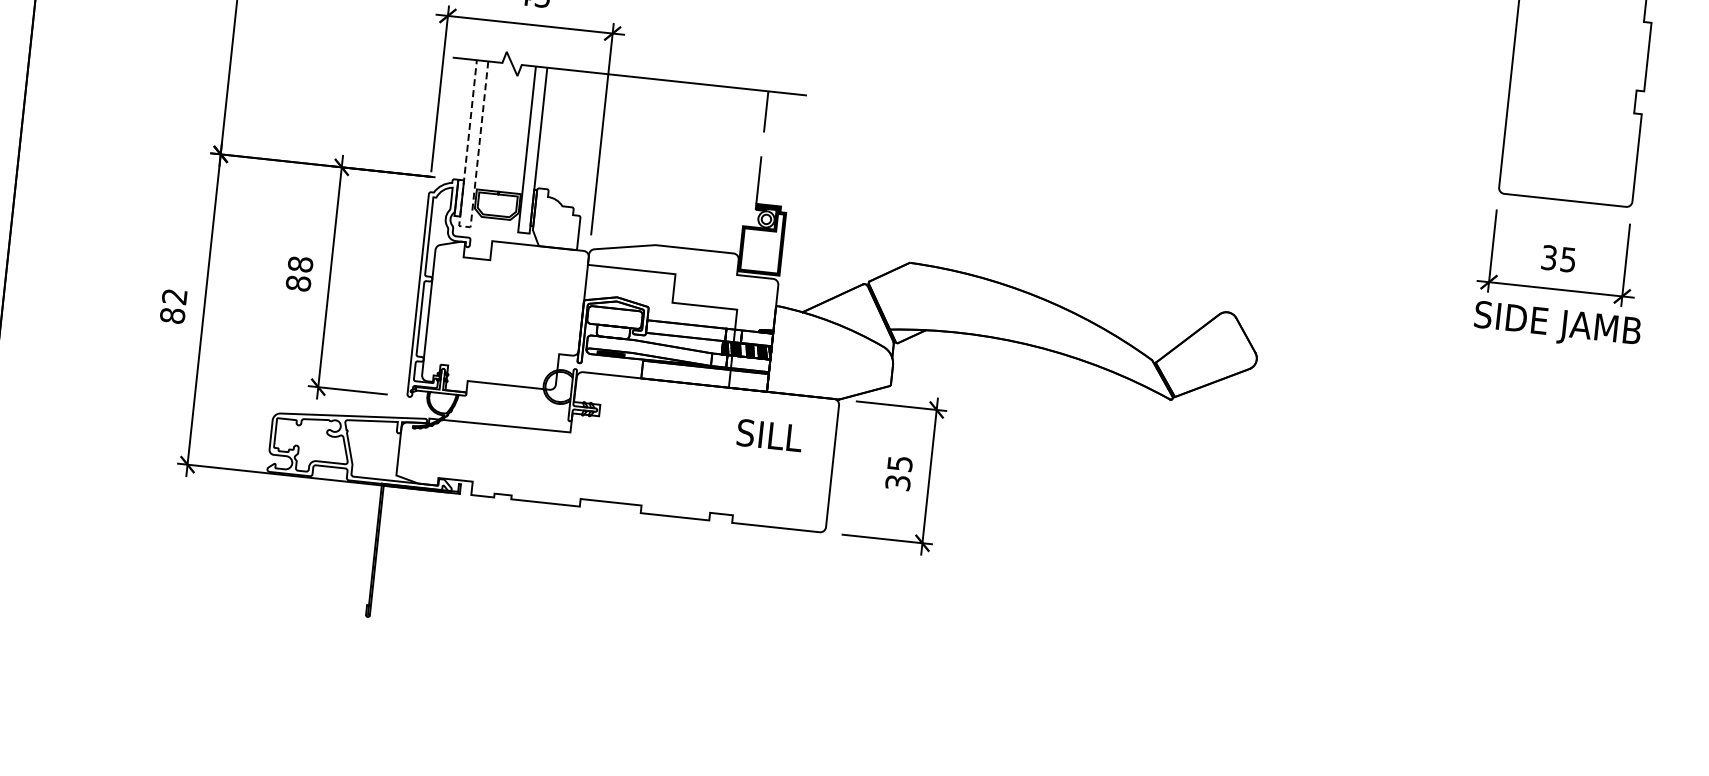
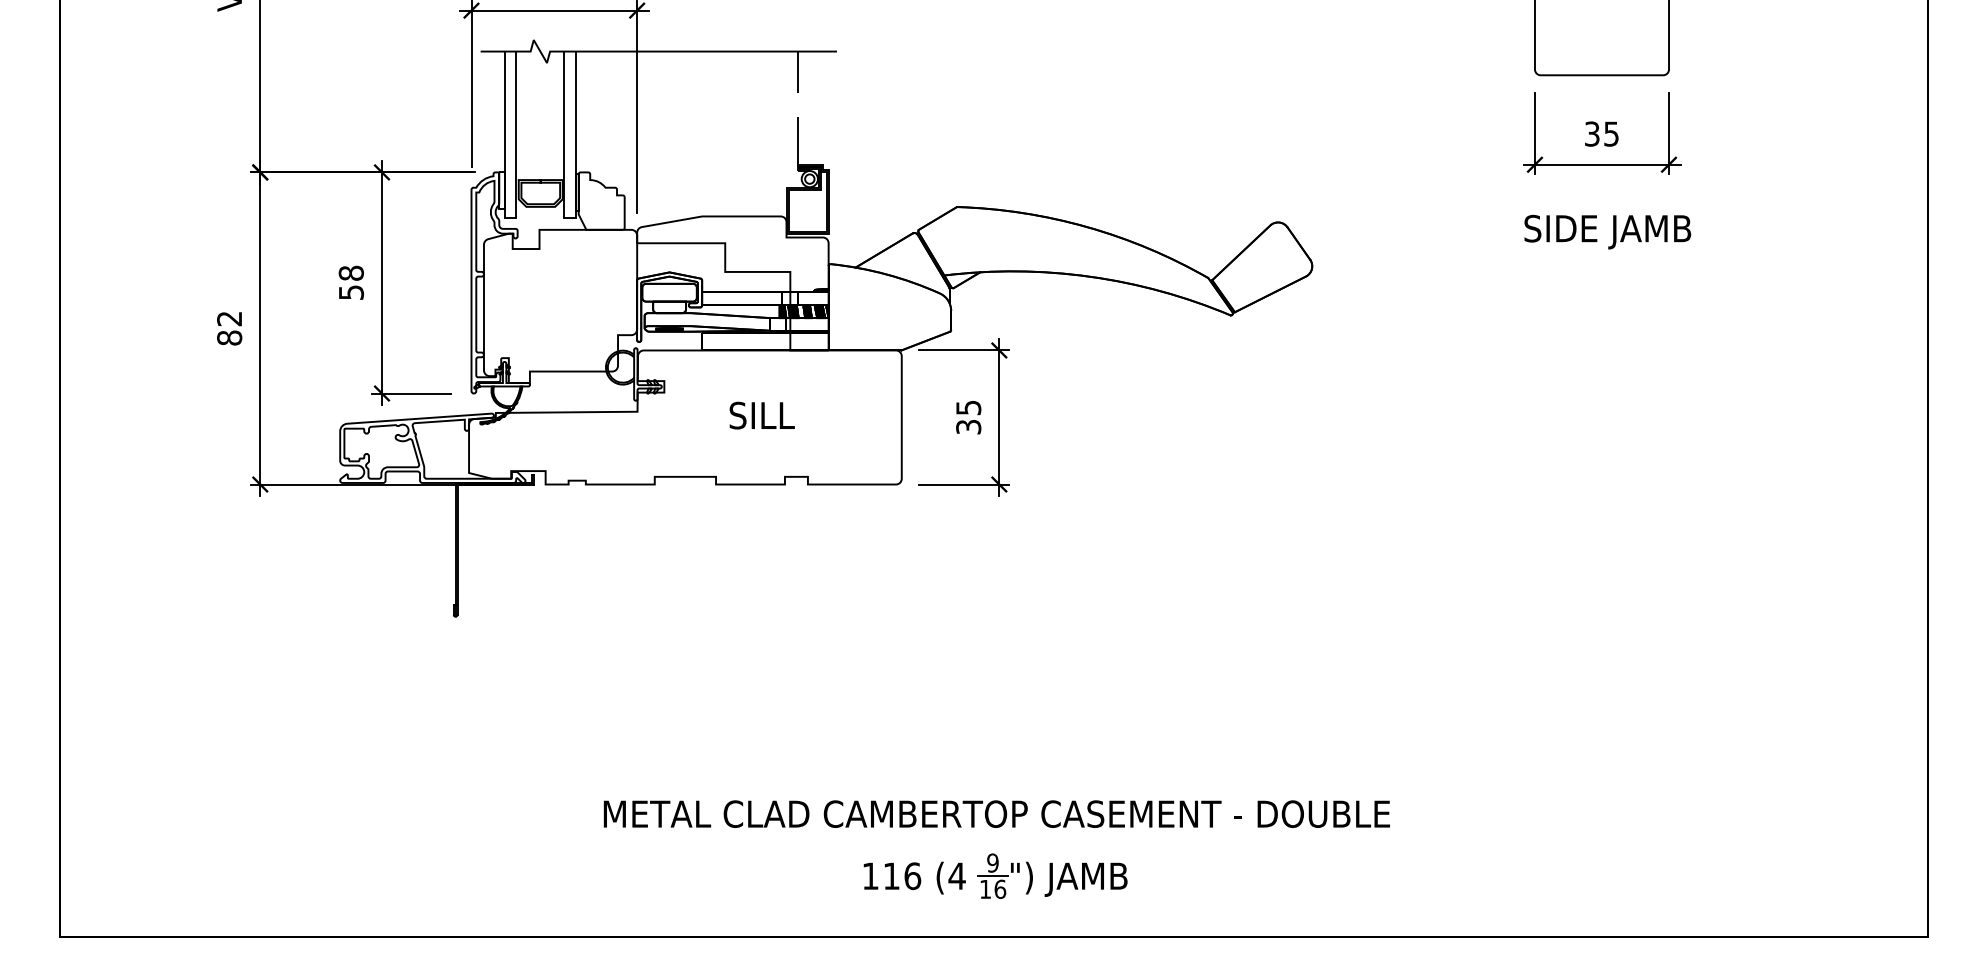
line: (464, 226) -> (510, 218), dashed -> solid
text: (297, 283) -> (350, 292), 88 -> 58
text: (1557, 325) -> (1607, 231), moved
text: (769, 435) -> (761, 415), moved

